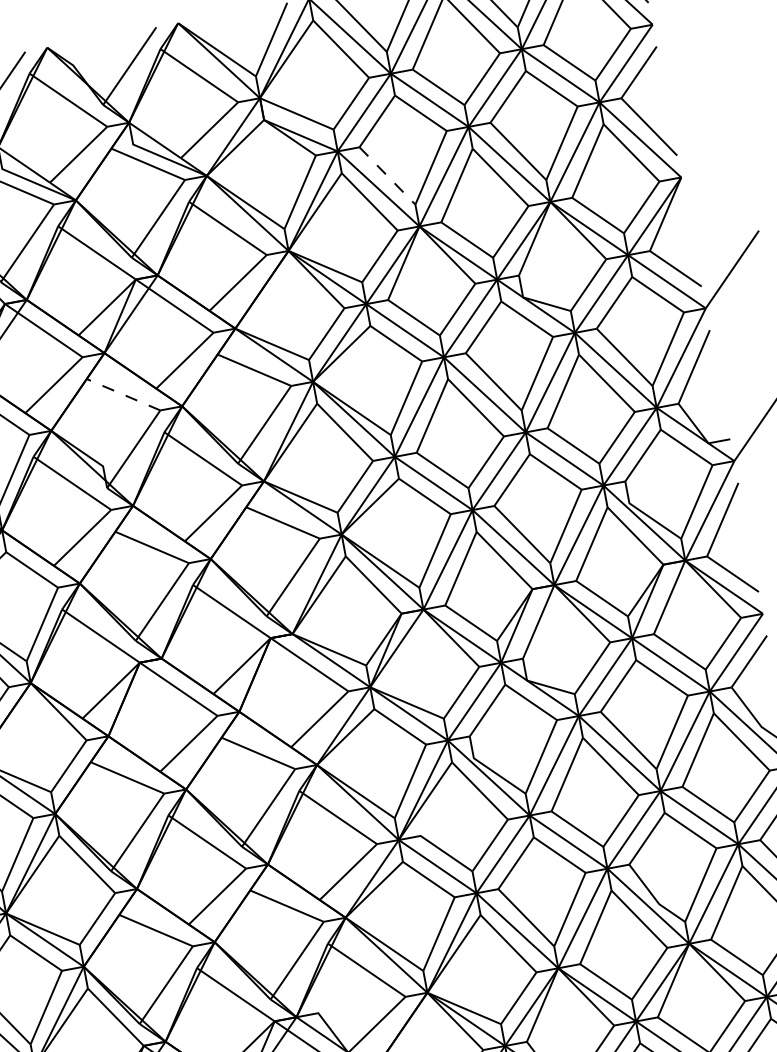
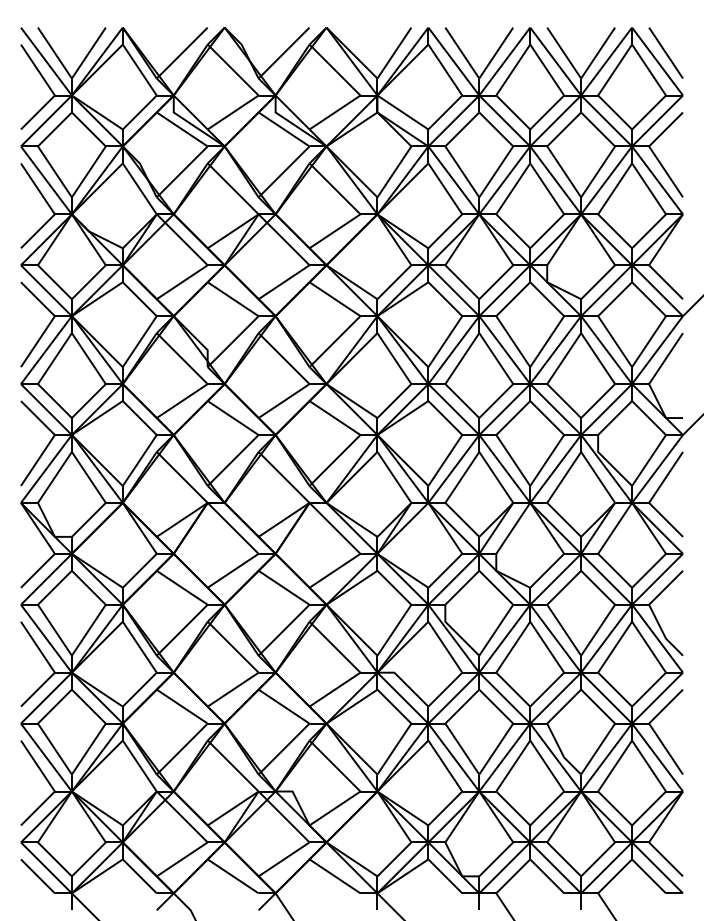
line: (387, 175) -> (462, 171), dashed -> solid
line: (124, 395) -> (233, 299), dashed -> solid

